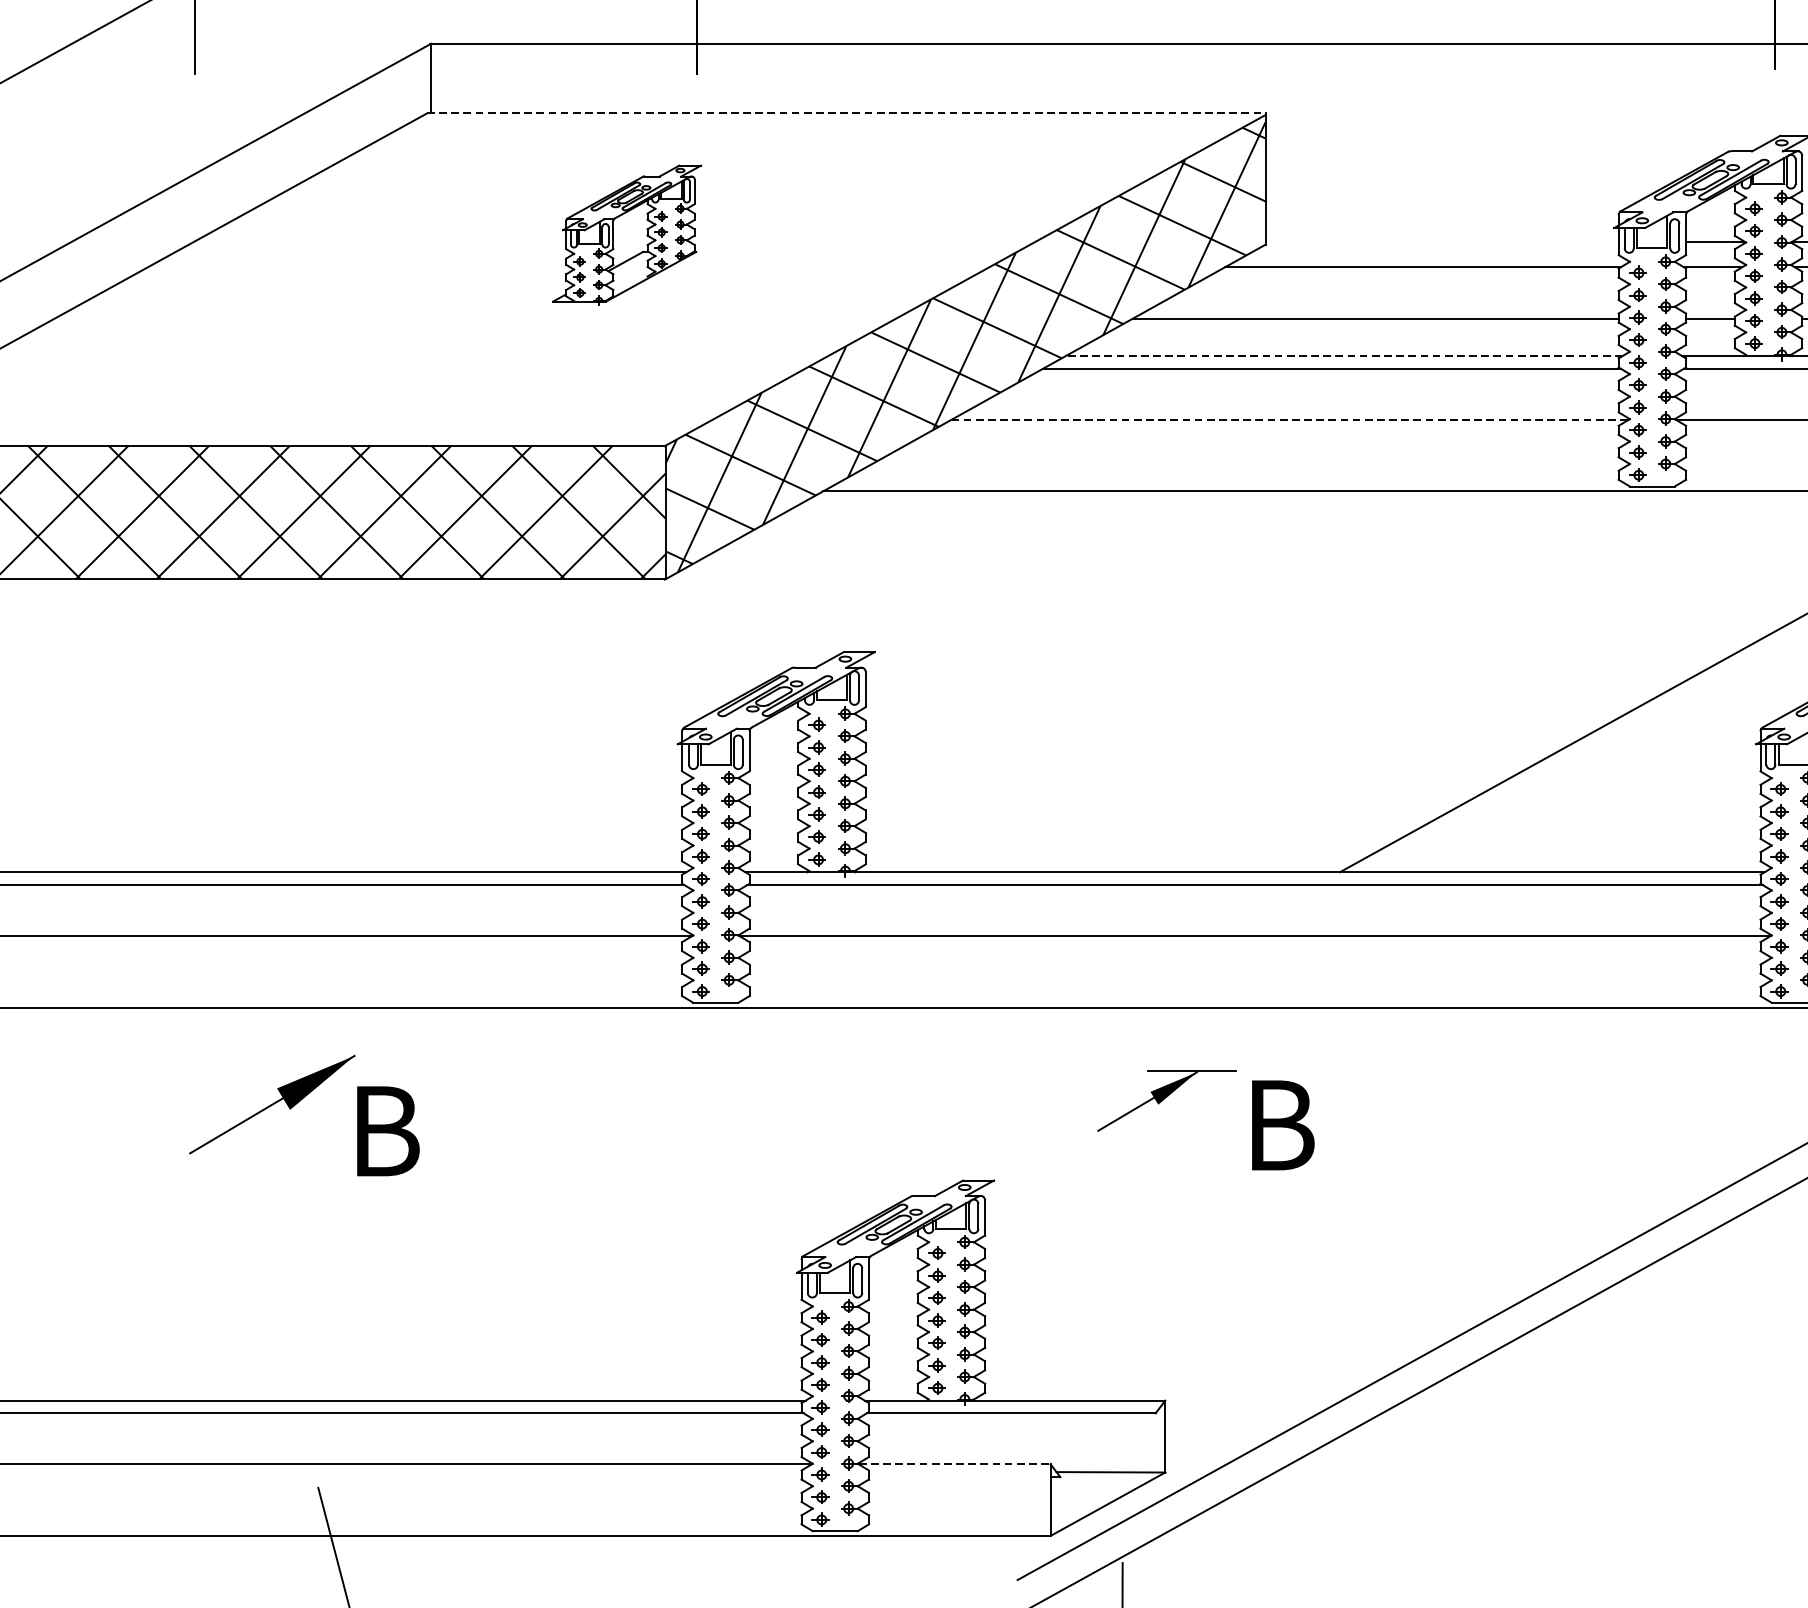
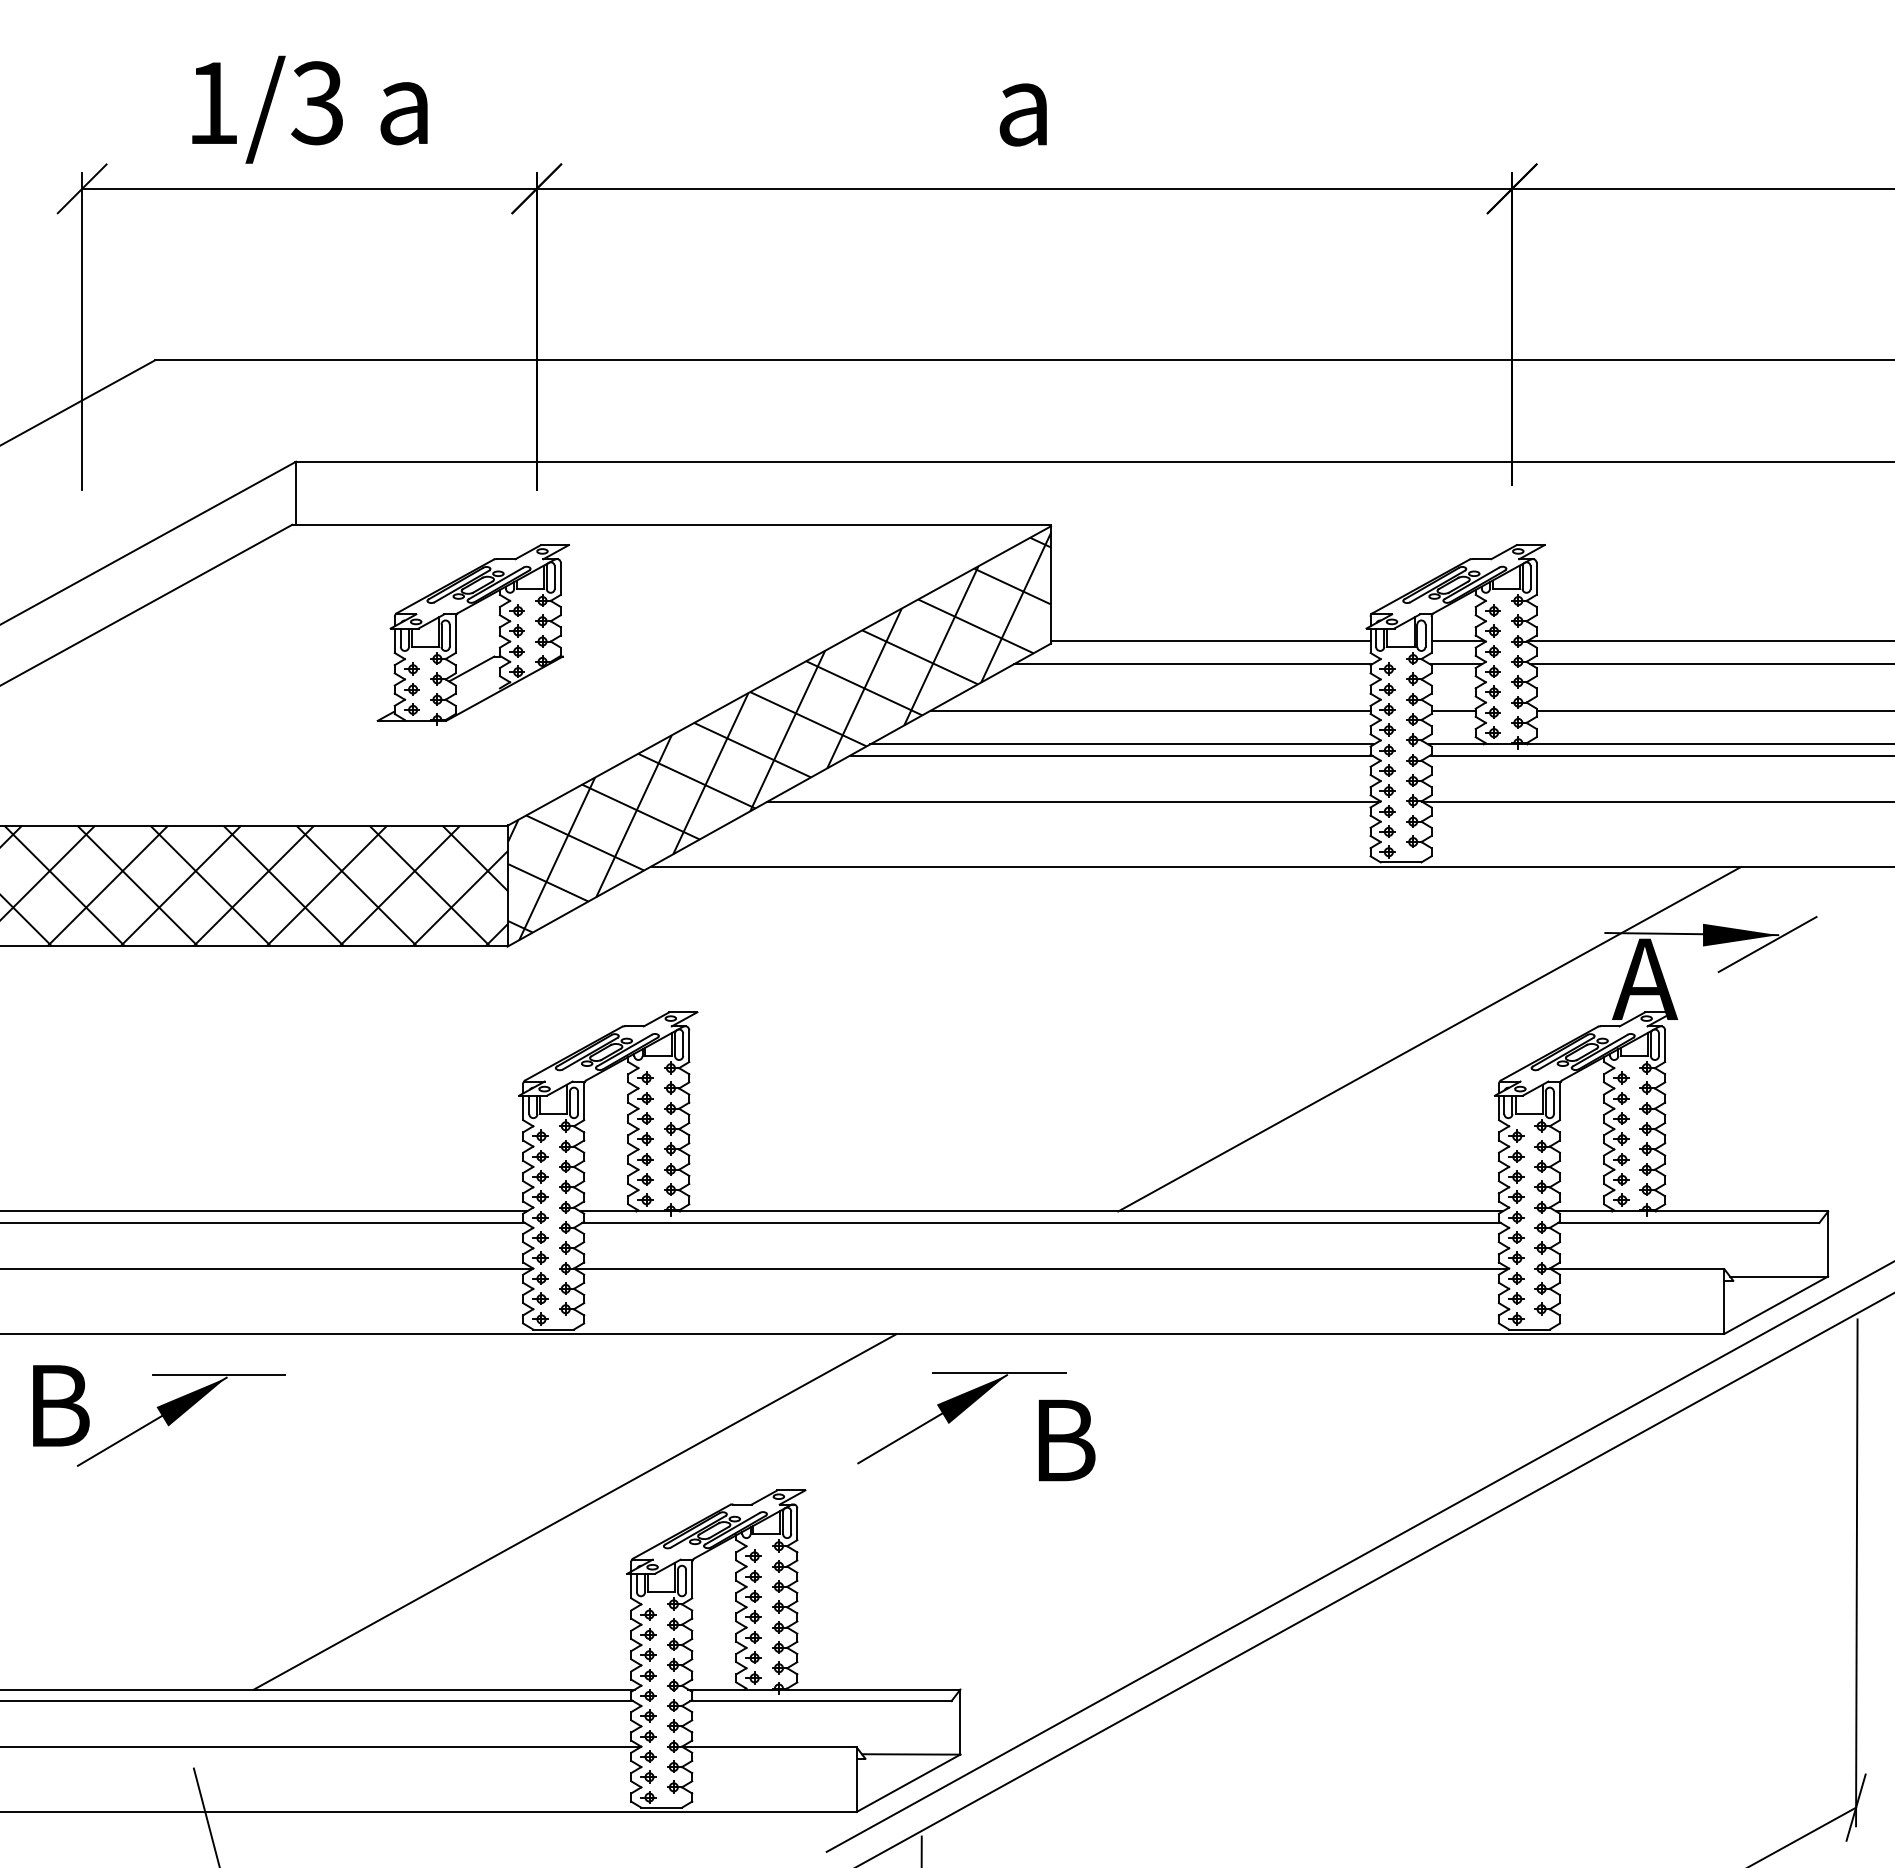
line: (847, 113) -> (672, 524), dashed -> solid
part: (626, 234) -> (472, 634), size x1.43
line: (1441, 241) -> (1210, 640), added
line: (1344, 356) -> (1122, 744), dashed -> solid
line: (1290, 420) -> (1073, 802), dashed -> solid
line: (346, 1053) -> (219, 1375), added
part: (1166, 1101) -> (961, 1418), size x1.67
text: (388, 1130) -> (61, 1405), moved
line: (738, 1203) -> (574, 1511), added
line: (954, 1464) -> (769, 1747), dashed -> solid

